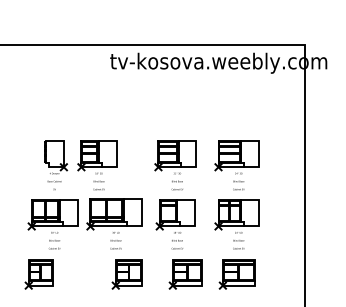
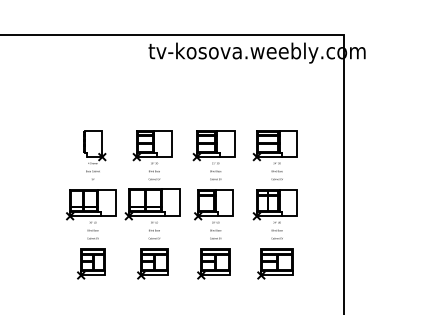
part: (97, 165) -> (152, 155), moved
part: (39, 273) -> (91, 263), moved
part: (127, 273) -> (152, 263), moved
part: (185, 273) -> (213, 263), moved

